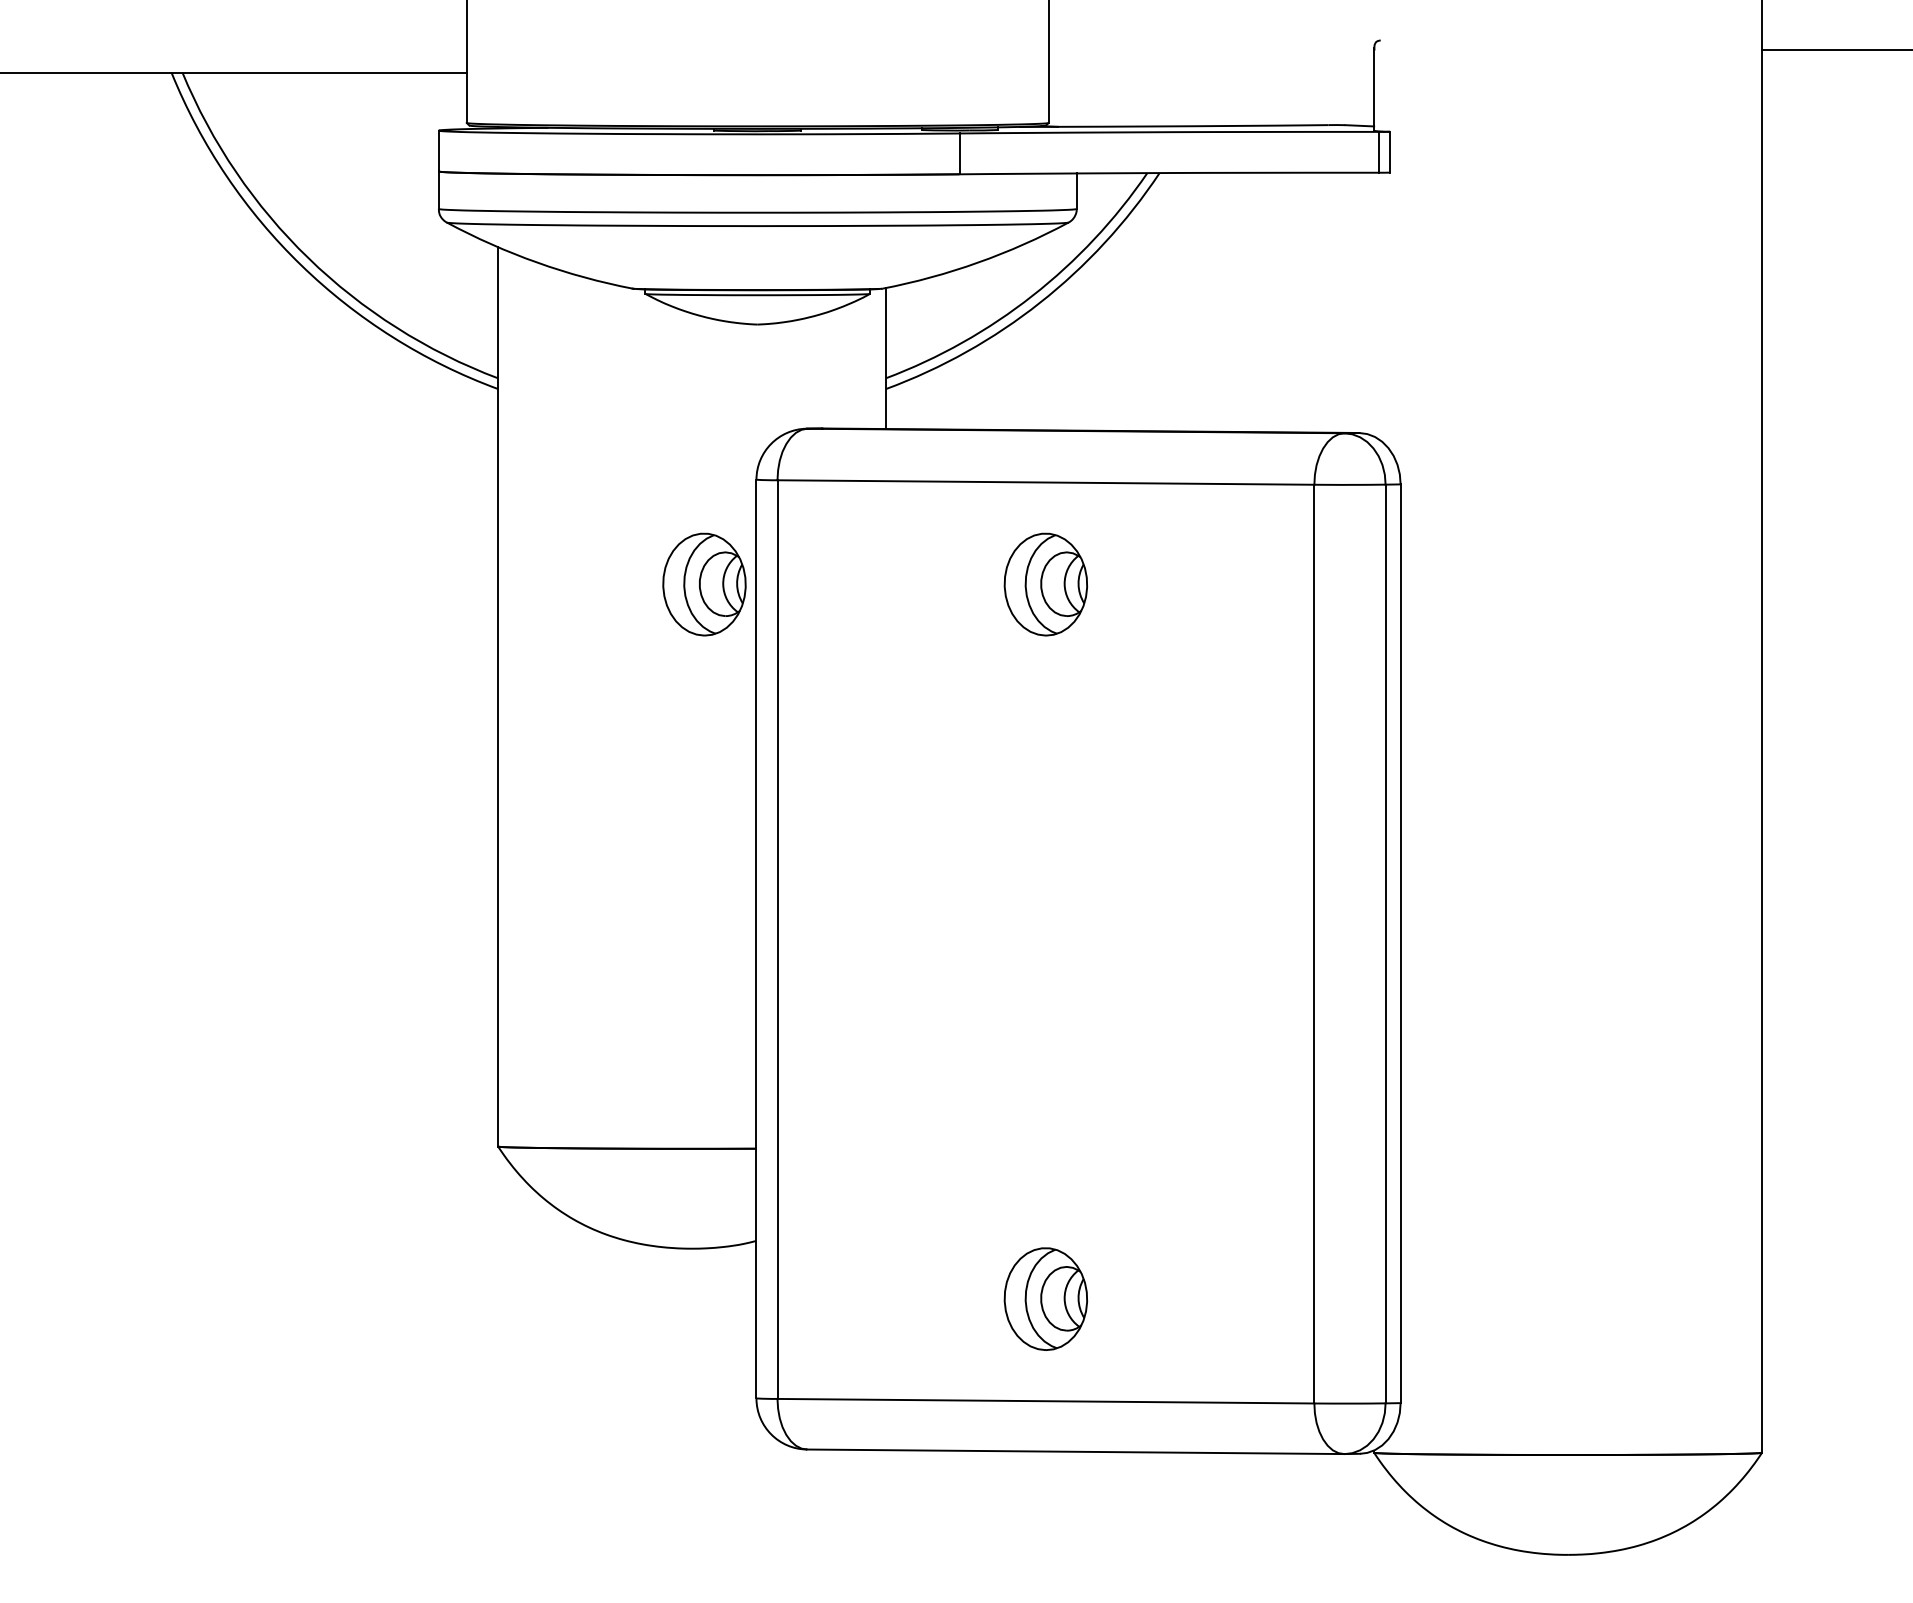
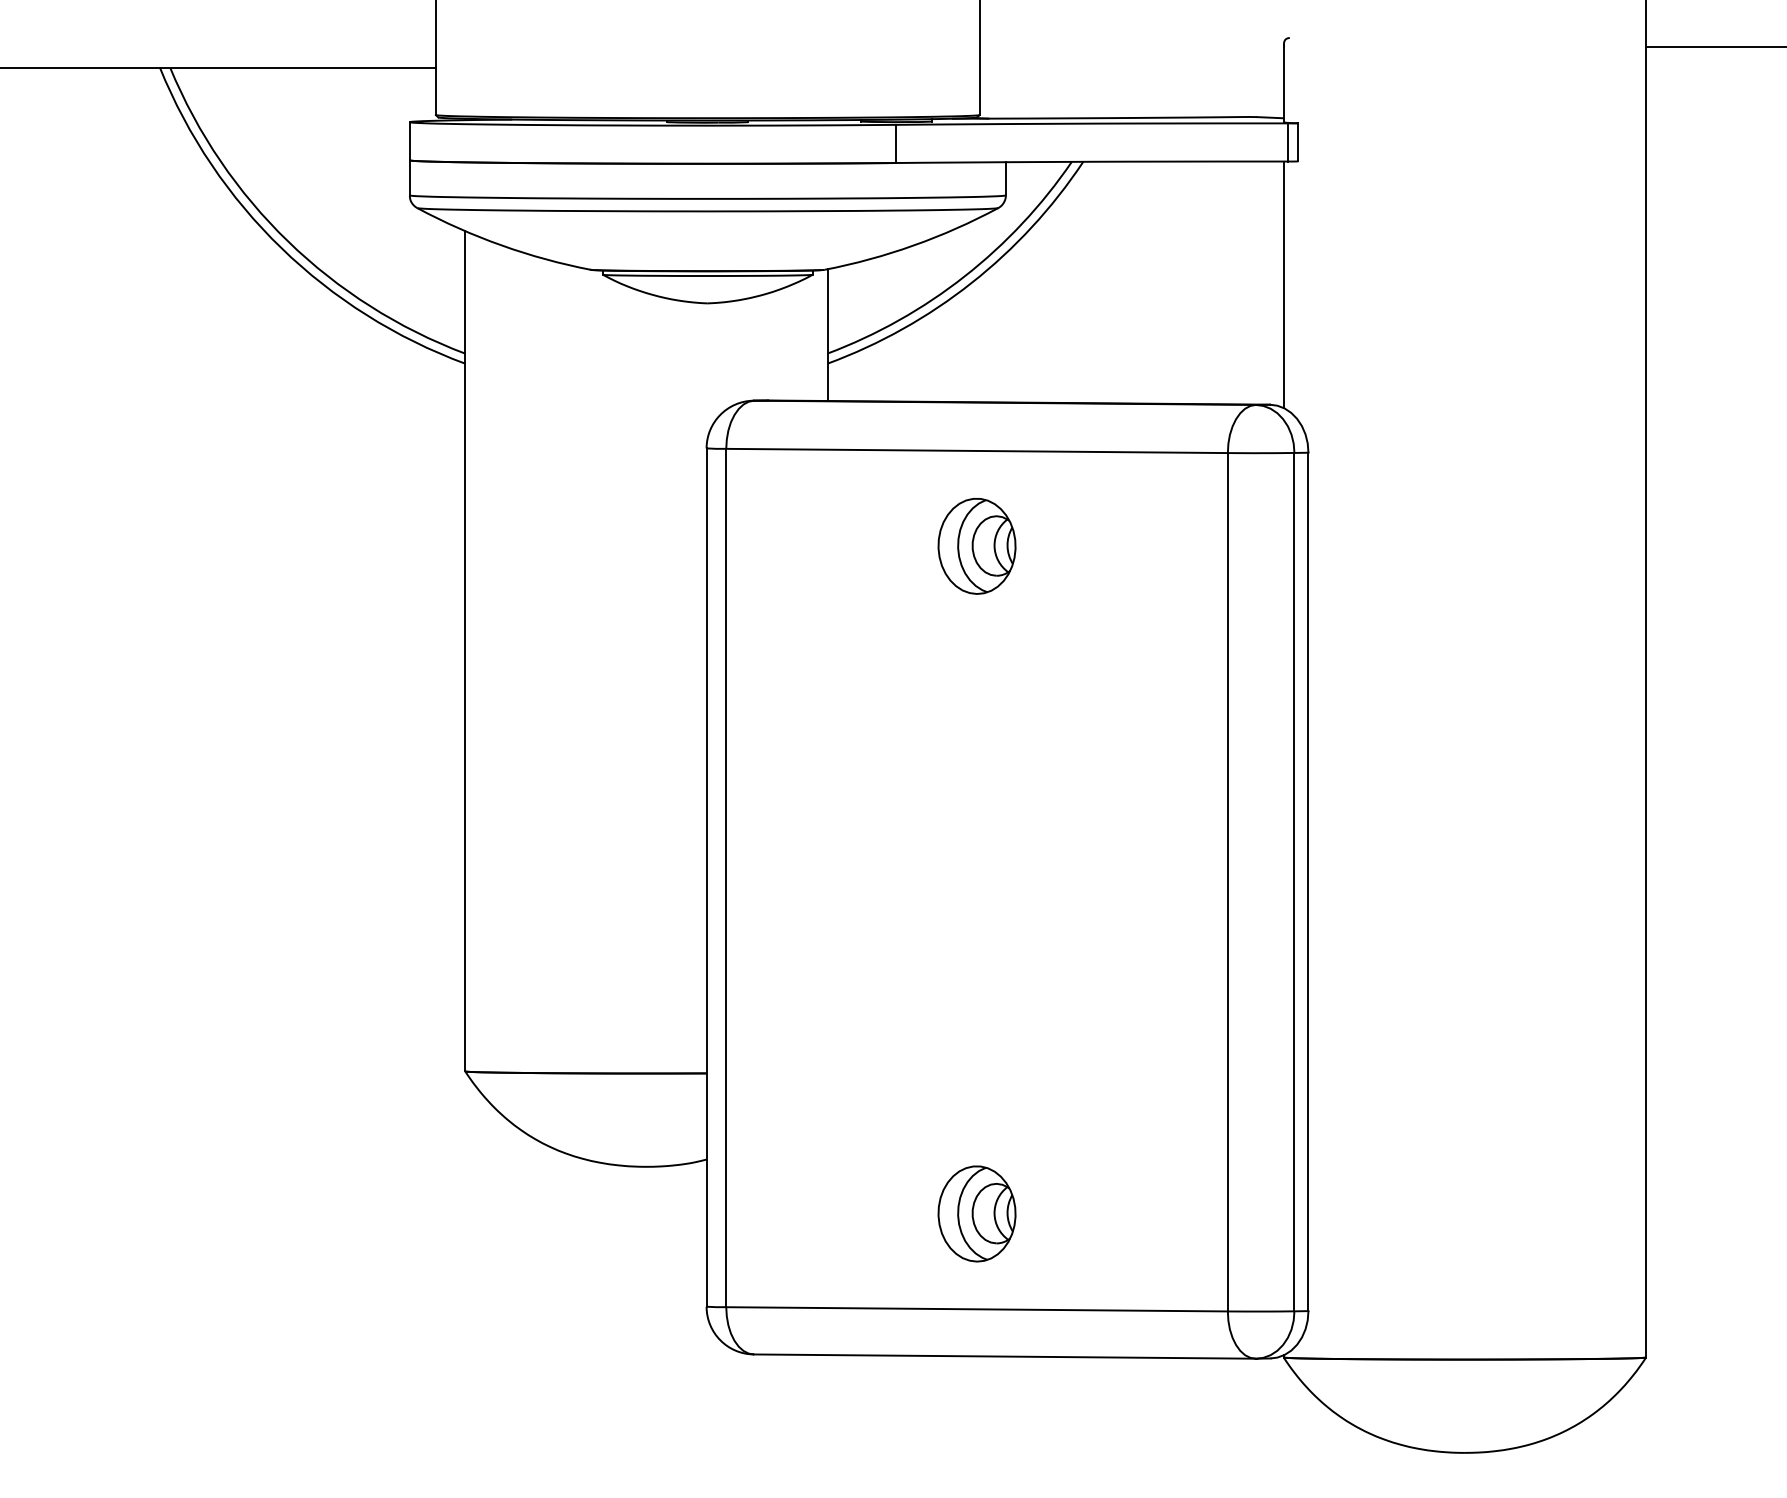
line: (1373, 304) -> (1283, 284), added
part: (703, 584) -> (657, 546), removed

